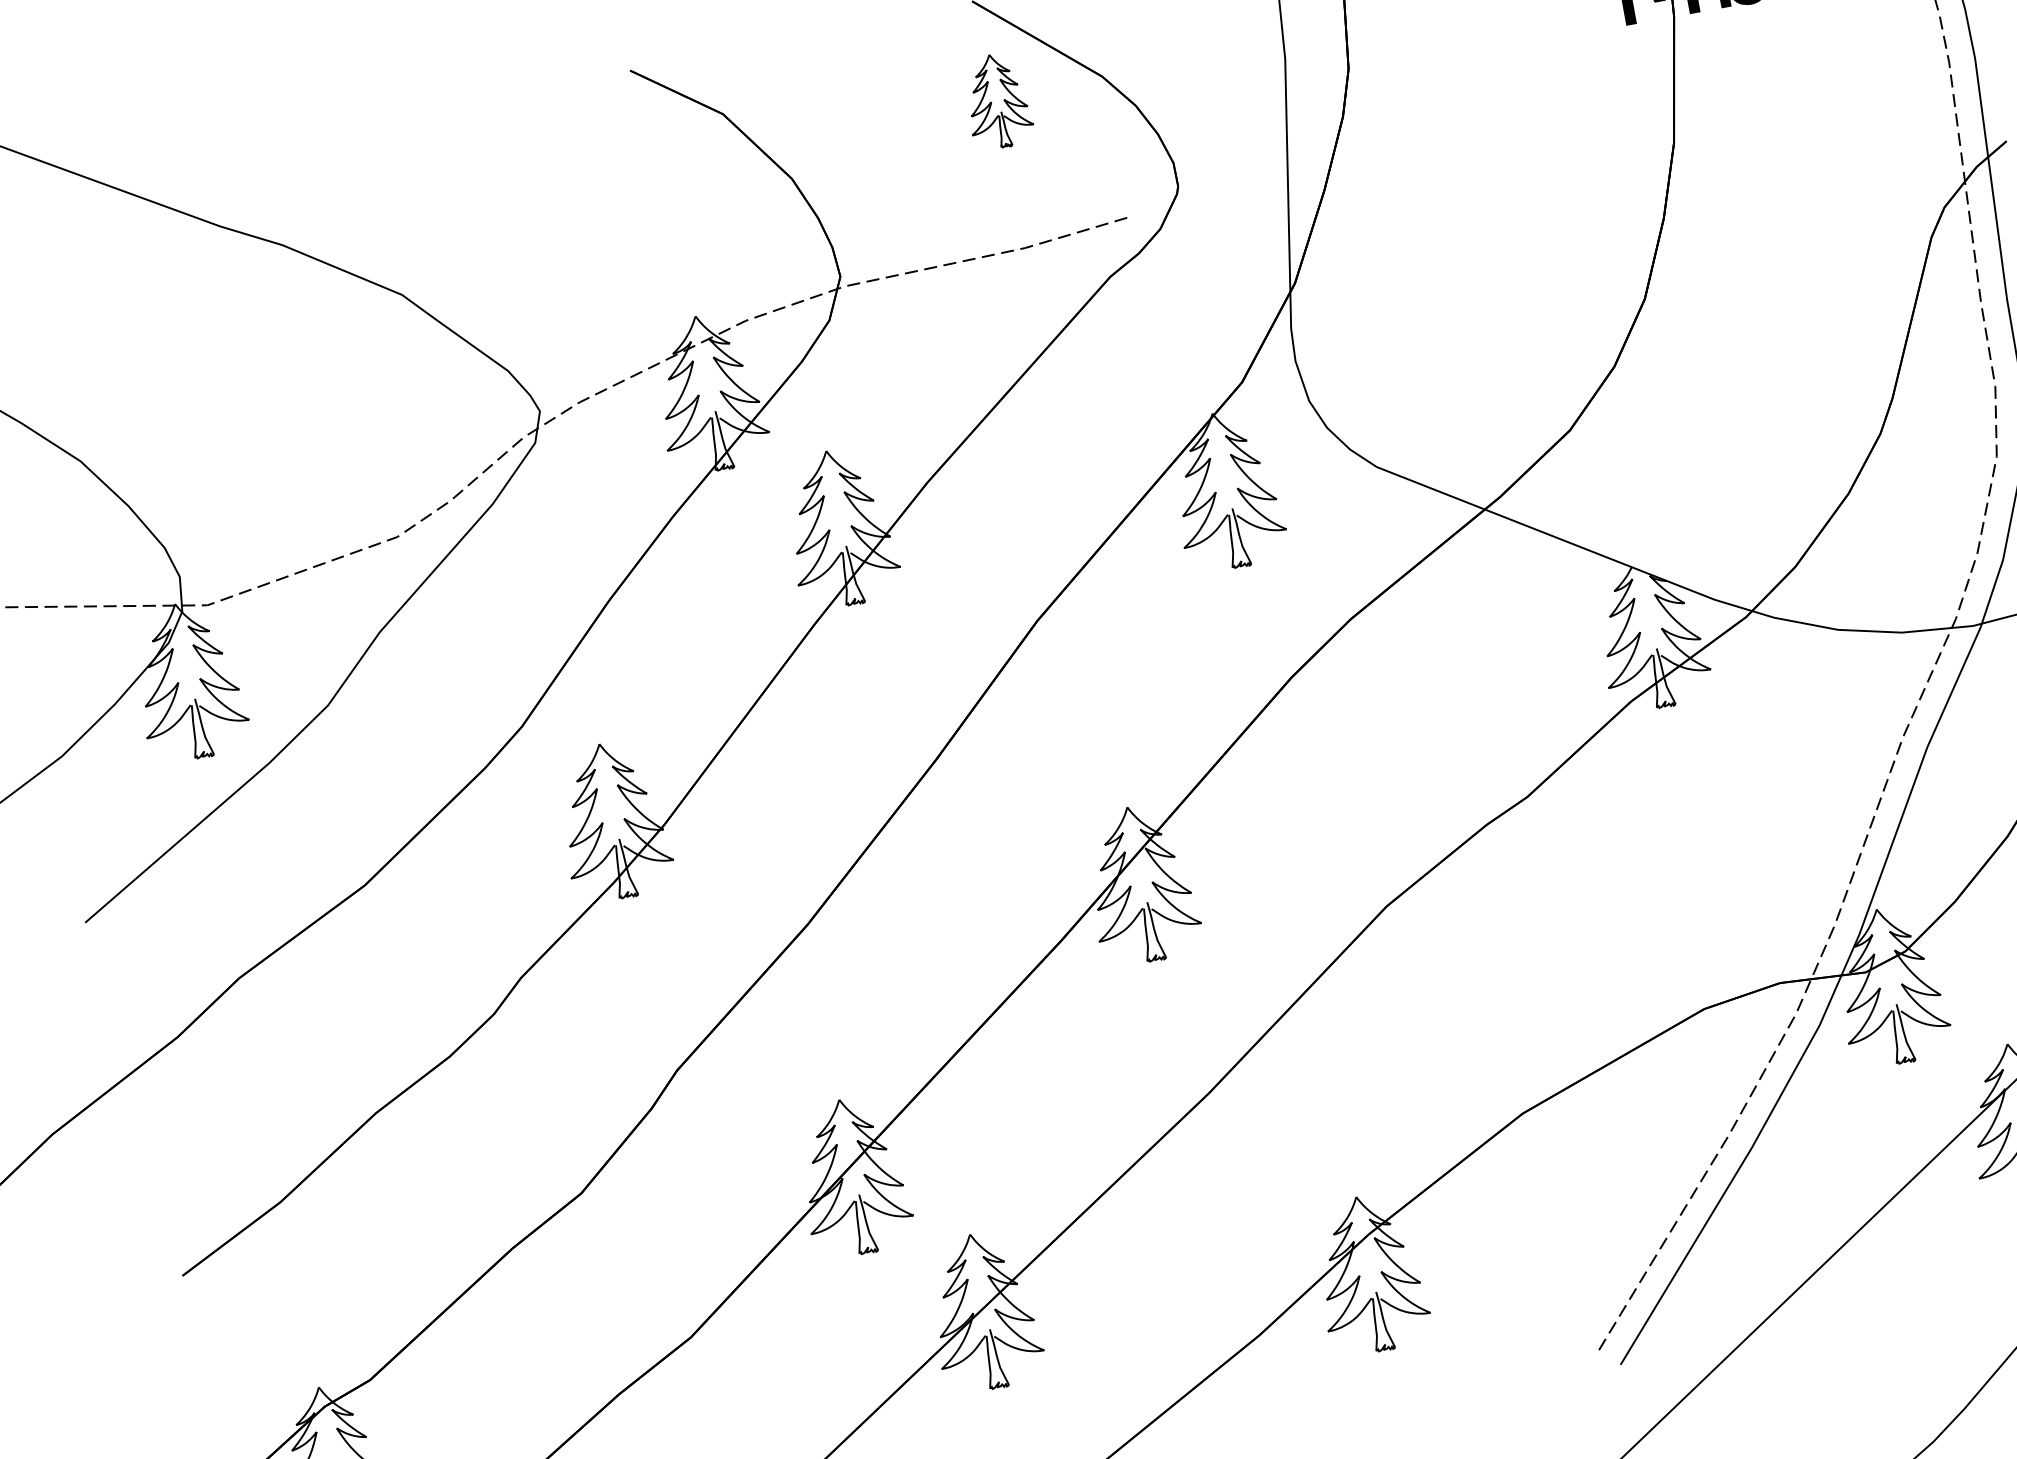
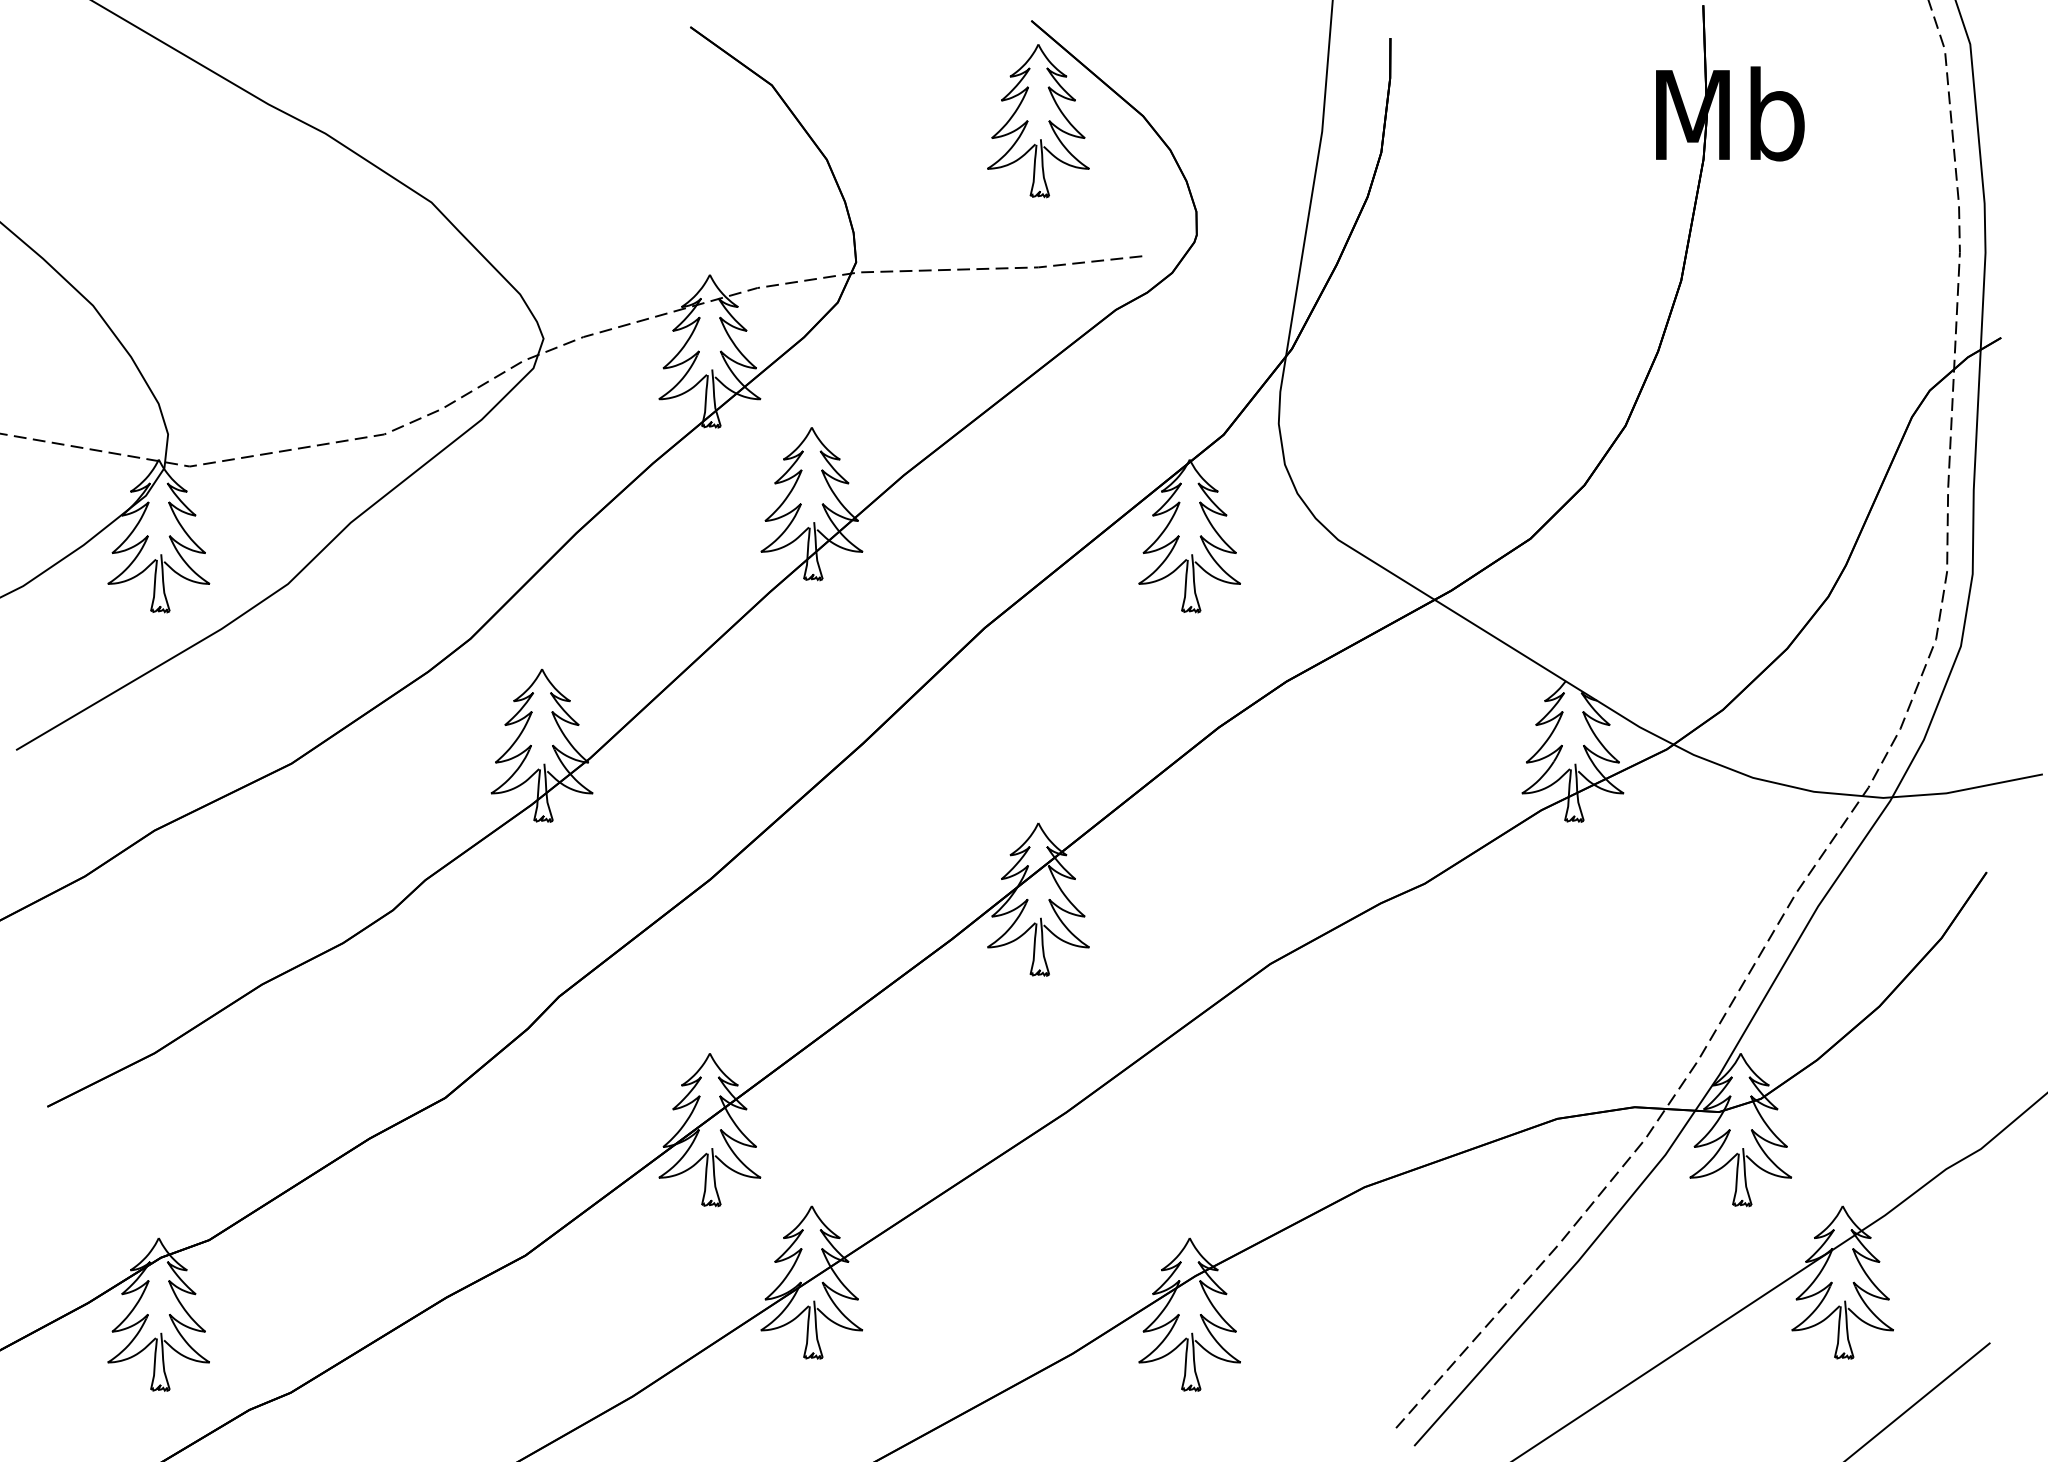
part: (997, 101) -> (1038, 121), size x1.67

